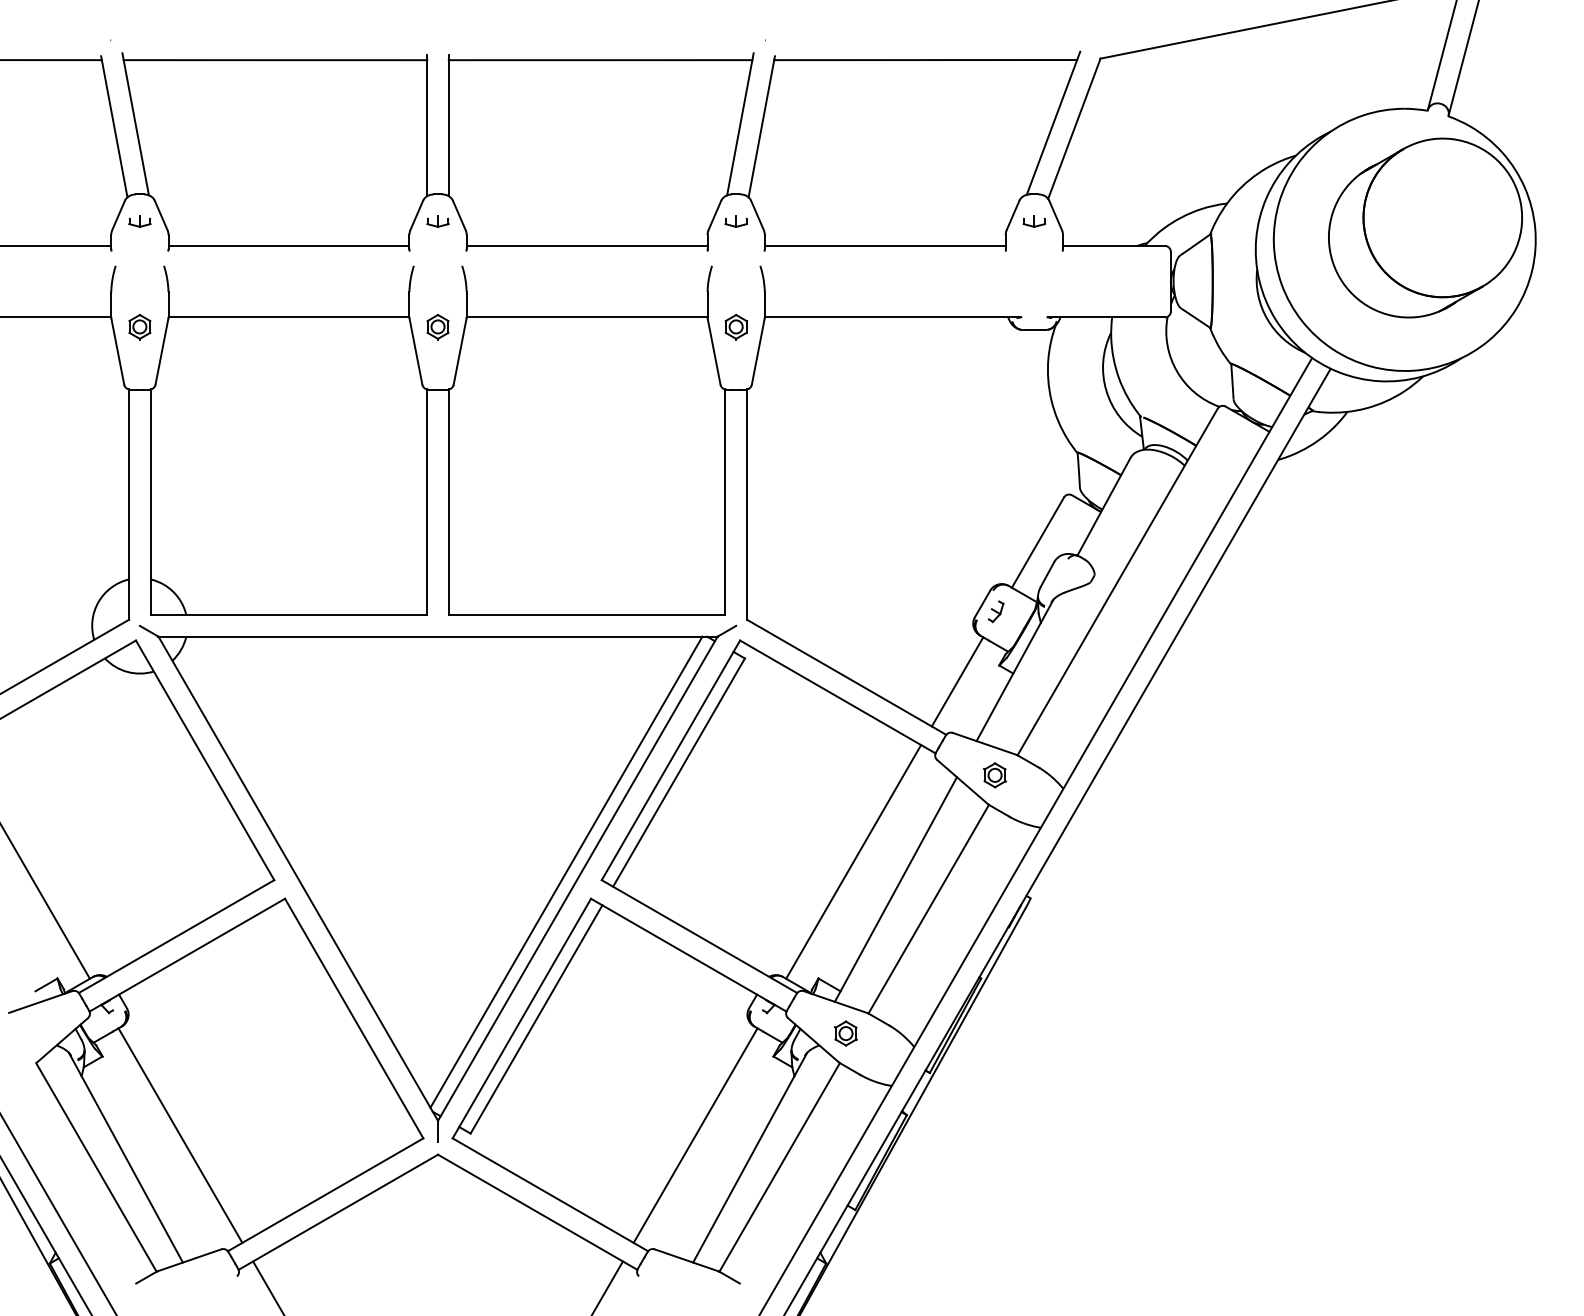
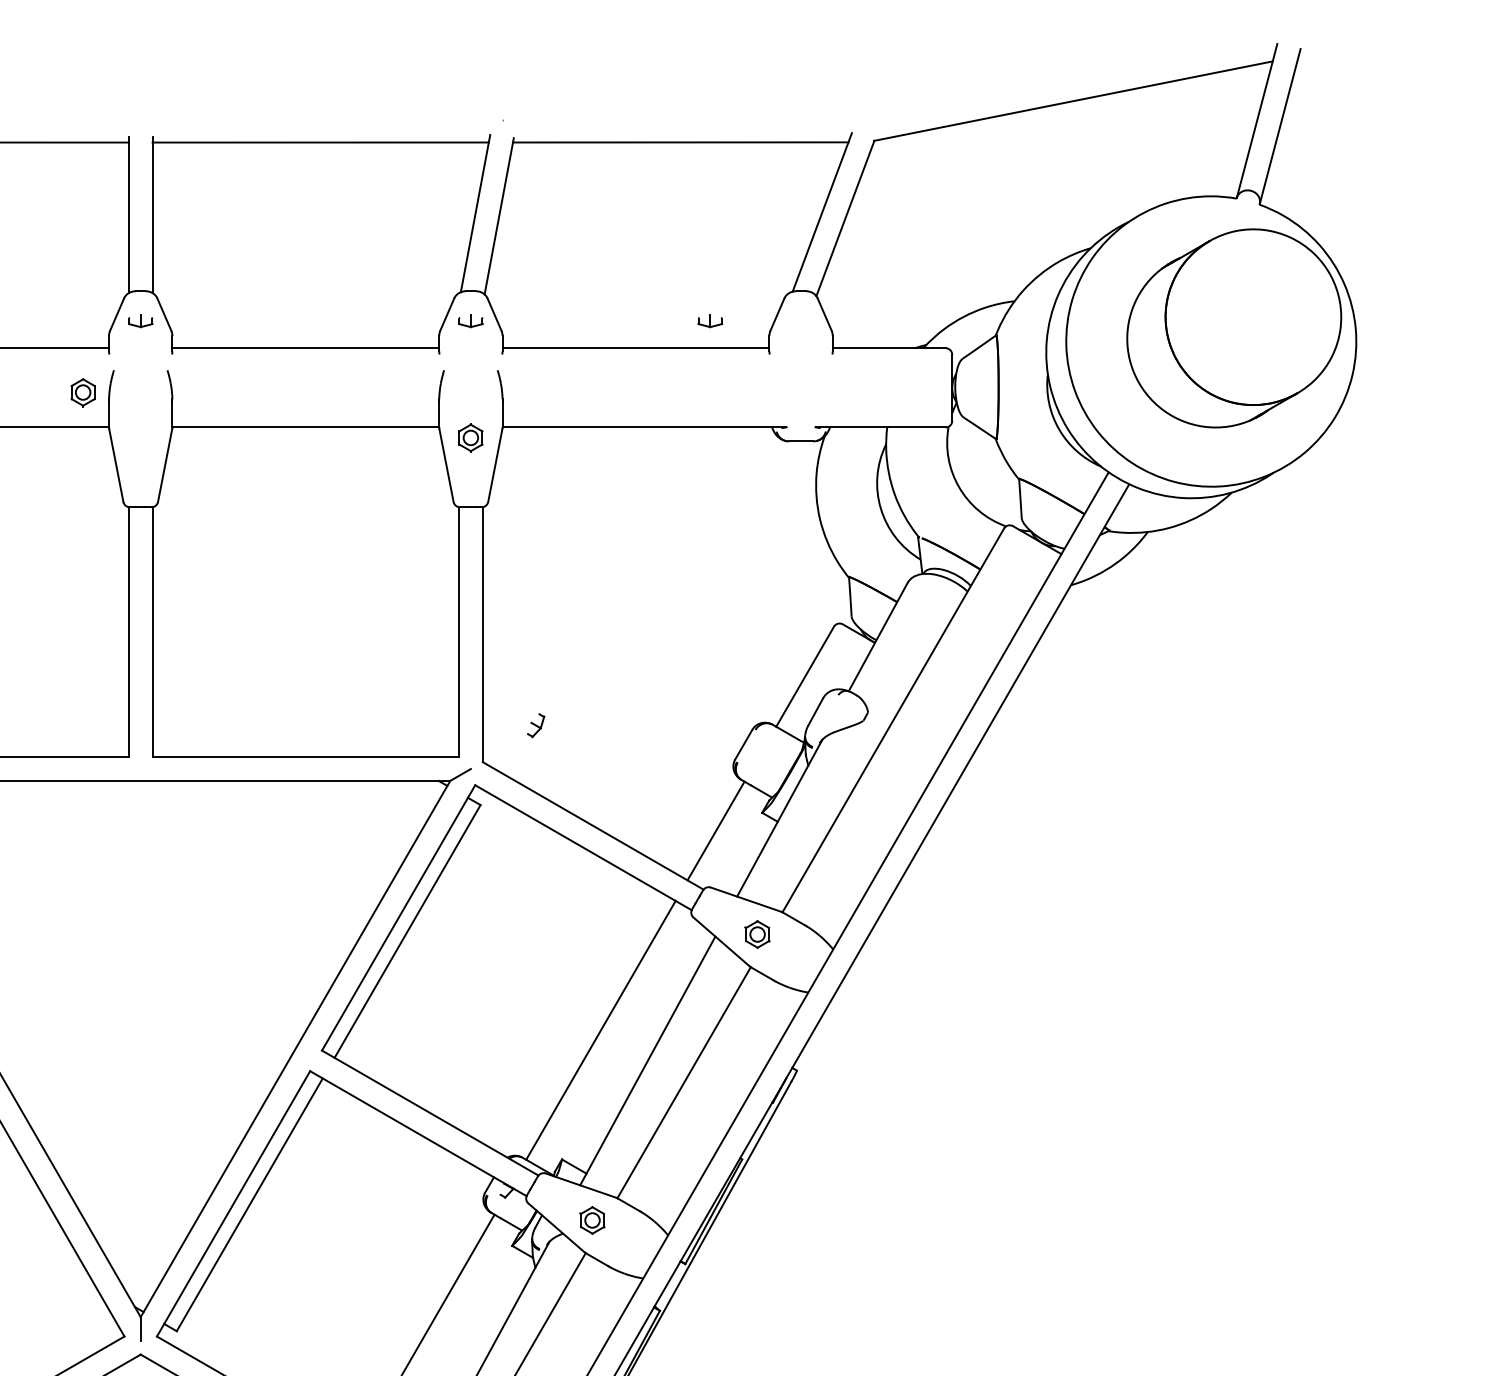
part: (1033, 221) -> (709, 321), moved
part: (437, 327) -> (82, 393), moved
part: (995, 611) -> (535, 725), moved
line: (566, 871) -> (282, 1040), removed

